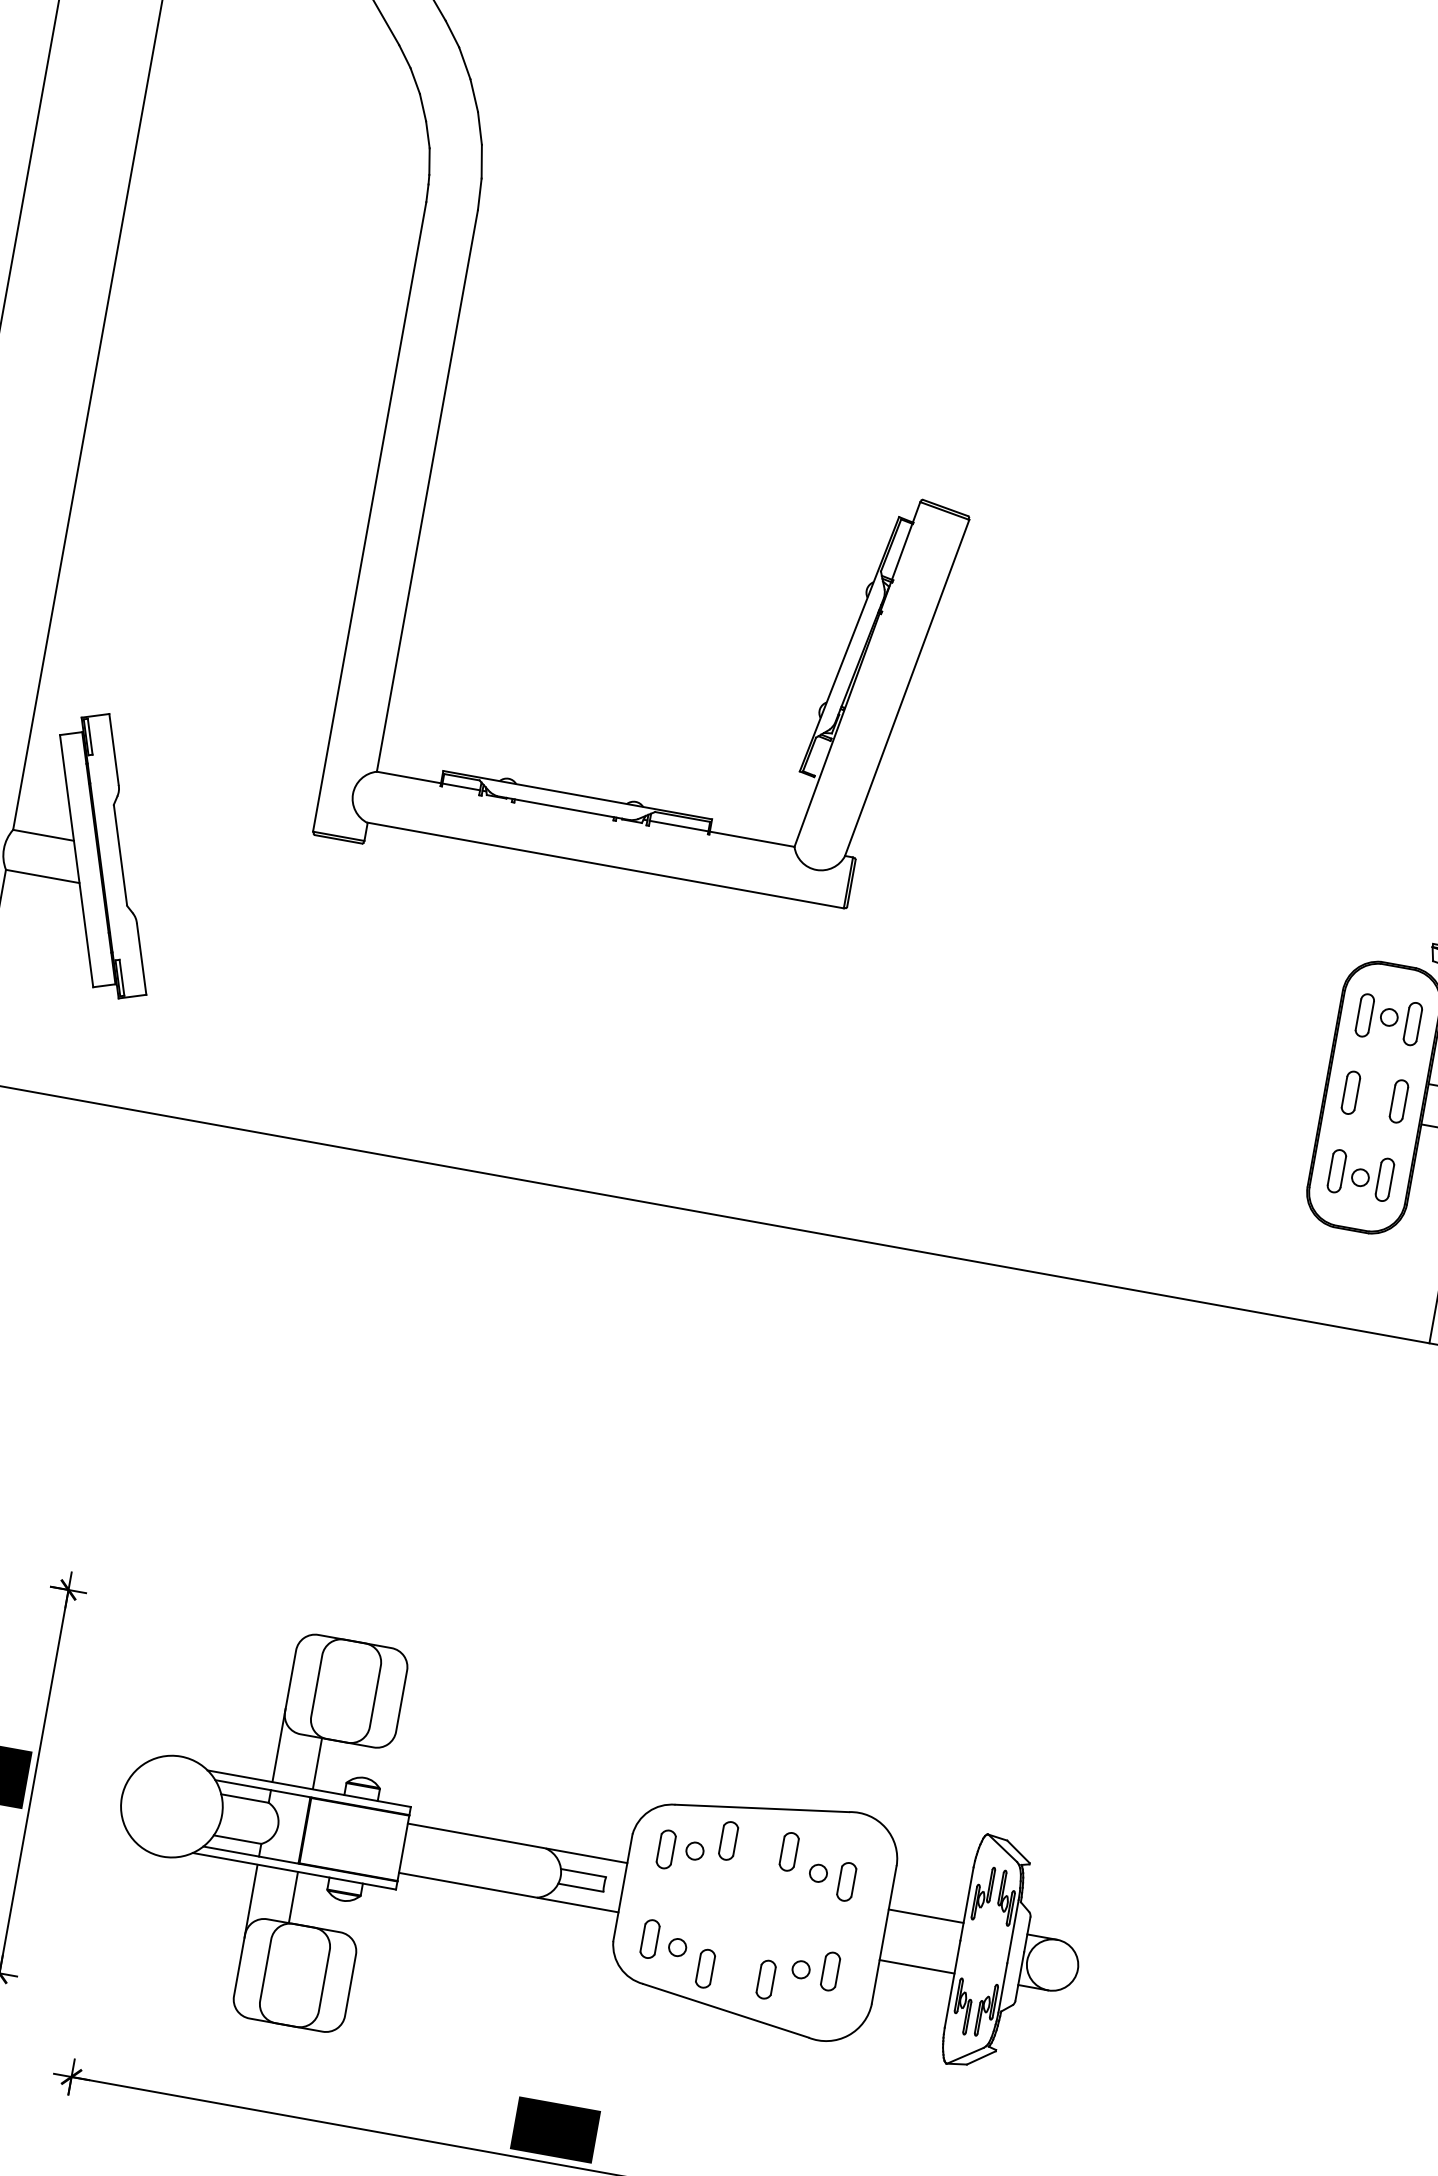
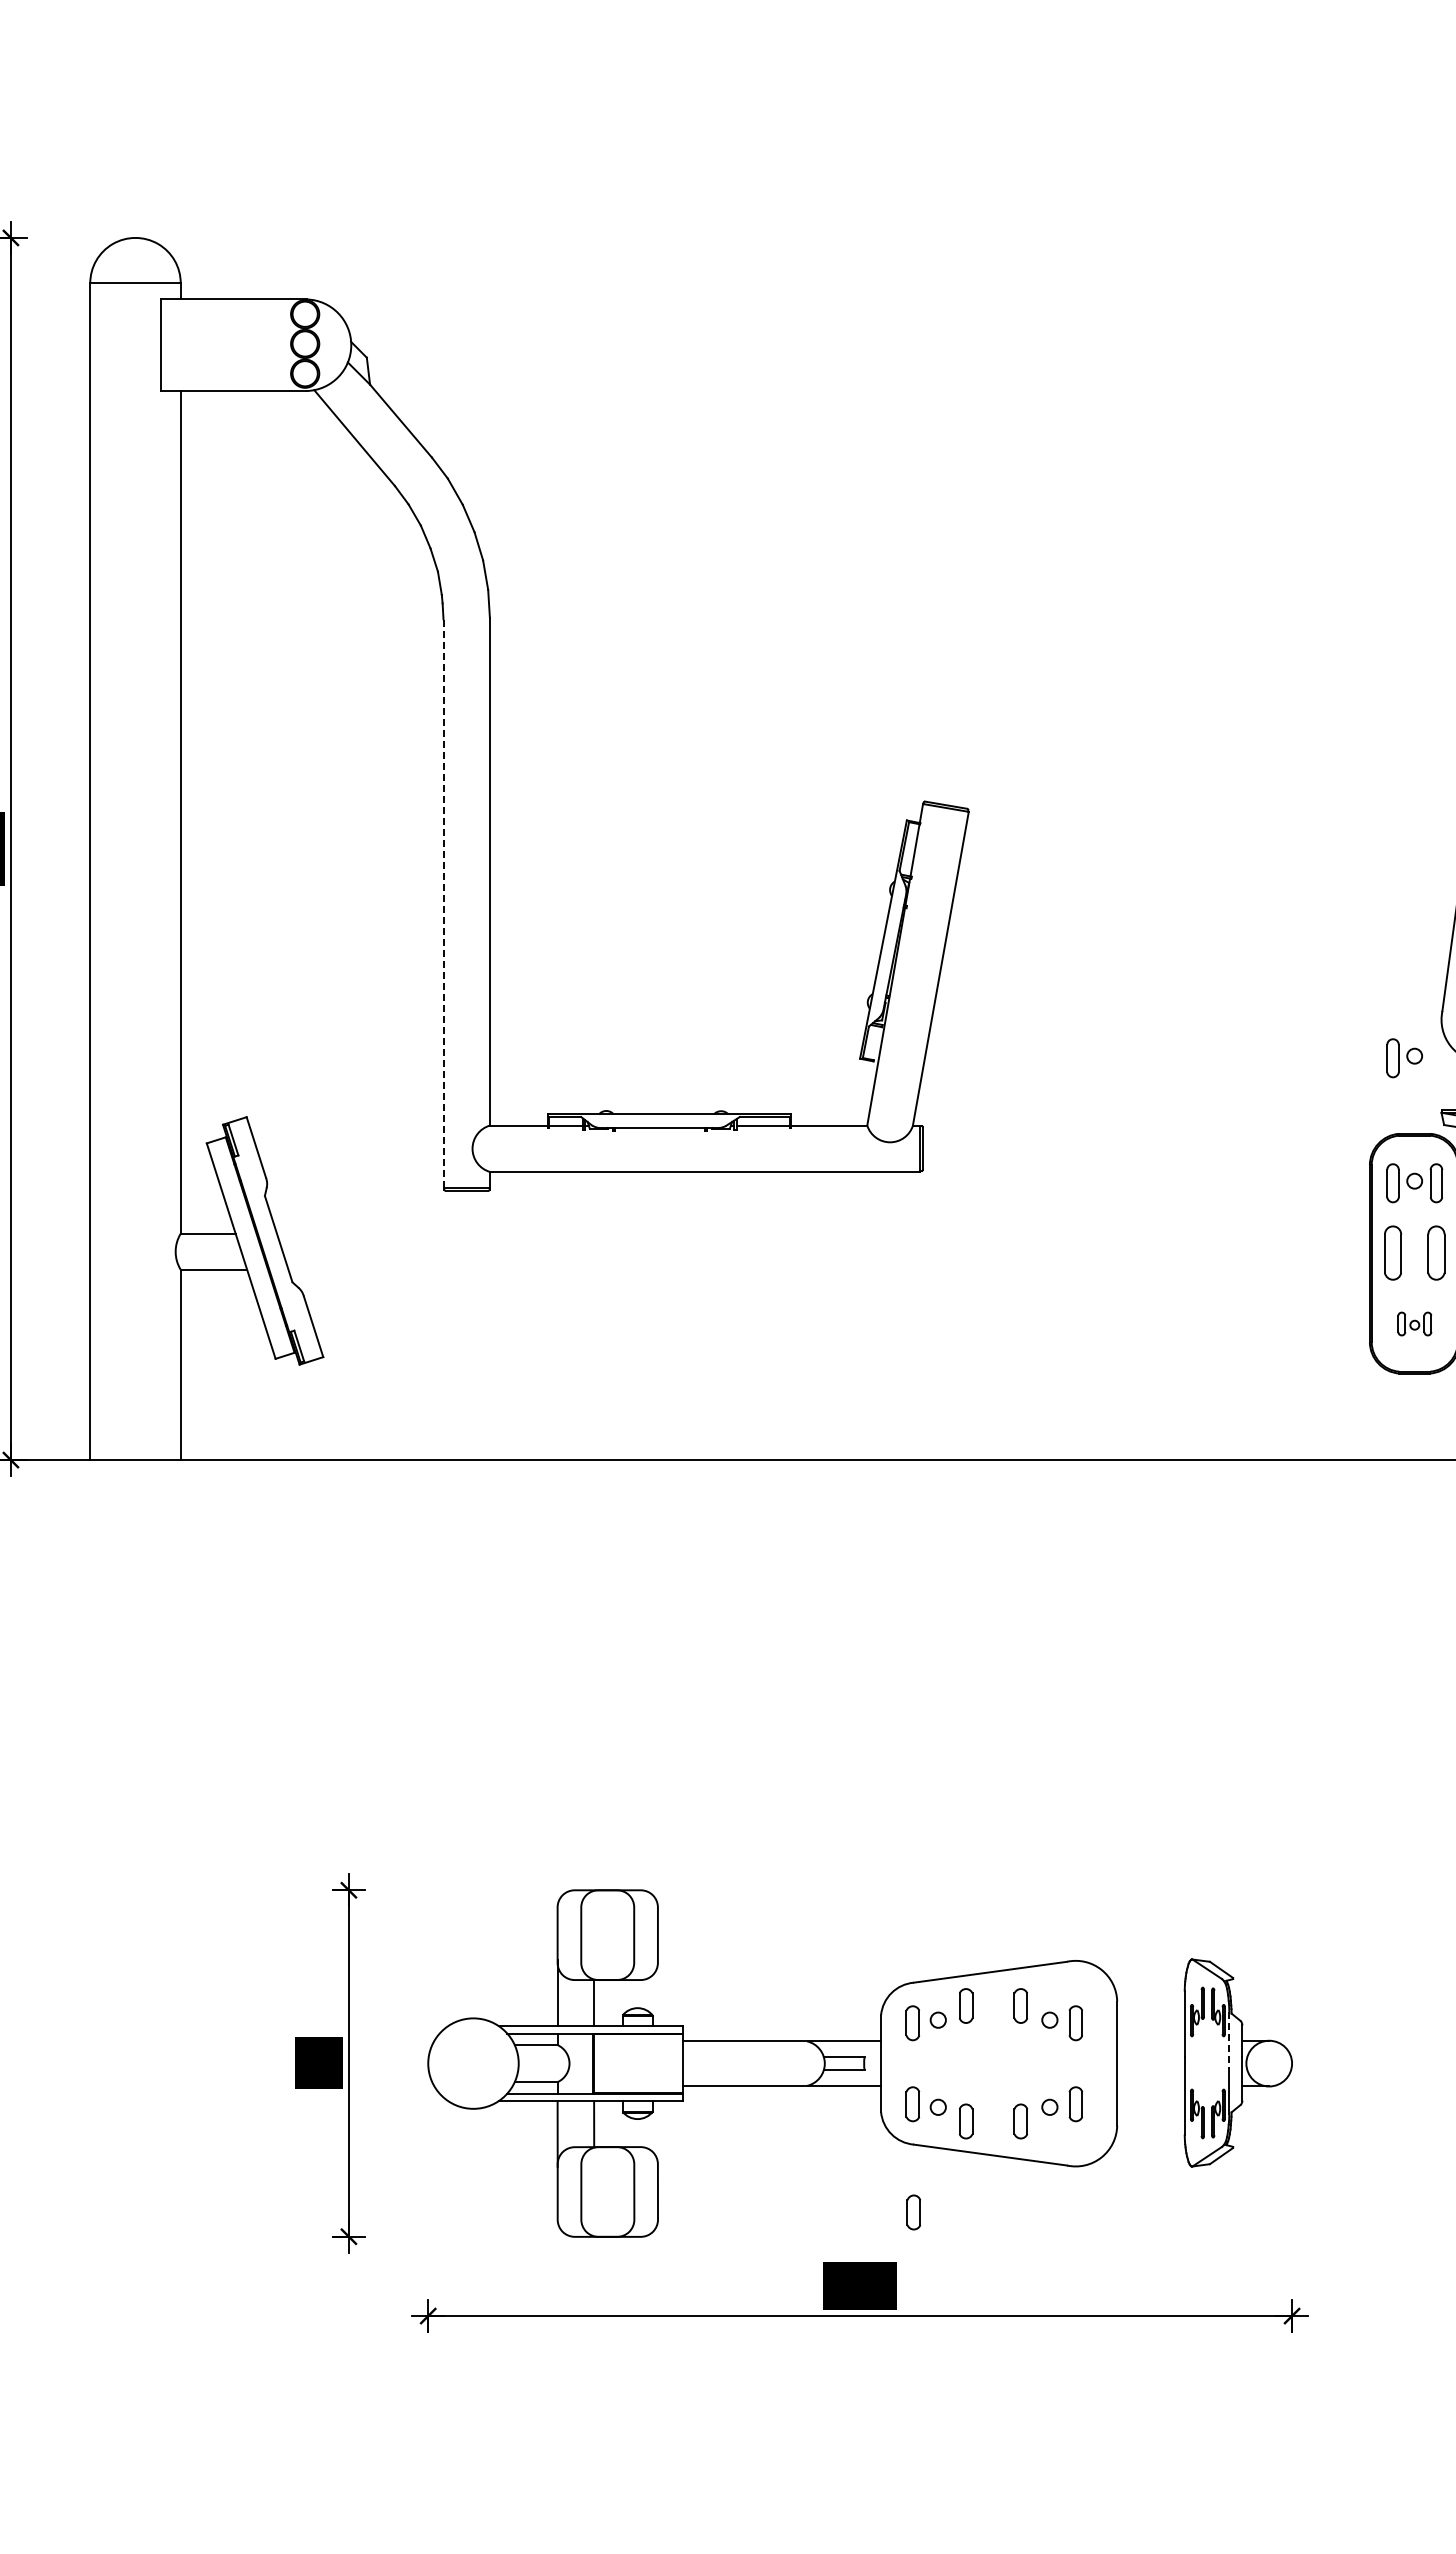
line: (369, 516) -> (443, 903), solid -> dashed
part: (1402, 879) -> (1404, 1058), added
part: (1350, 1093) -> (1392, 1253), size x1.4
part: (1399, 1101) -> (1436, 1253), size x1.4
part: (1360, 1174) -> (1414, 1323), size x0.6
line: (925, 1915) -> (1150, 2040), removed
line: (1013, 1931) -> (1229, 2040), solid -> dashed
line: (916, 1966) -> (1150, 2086), removed
part: (629, 2059) -> (913, 2212), added

